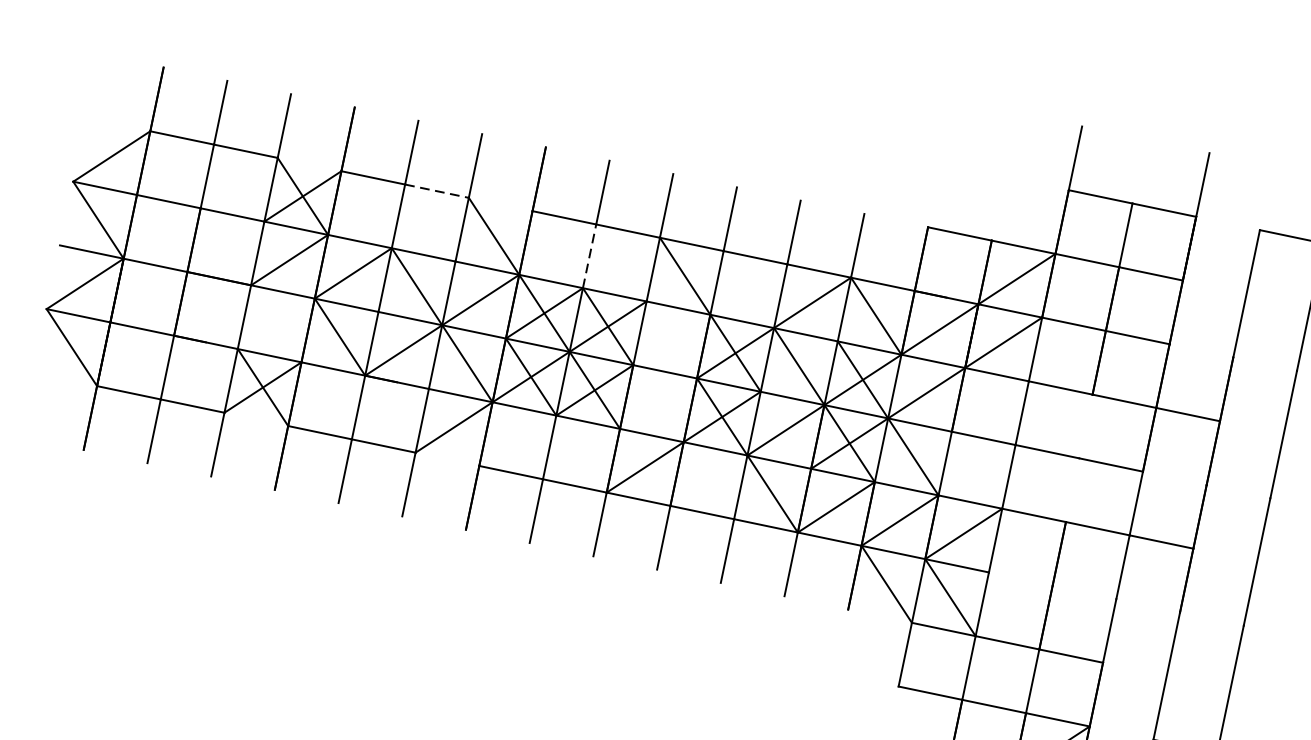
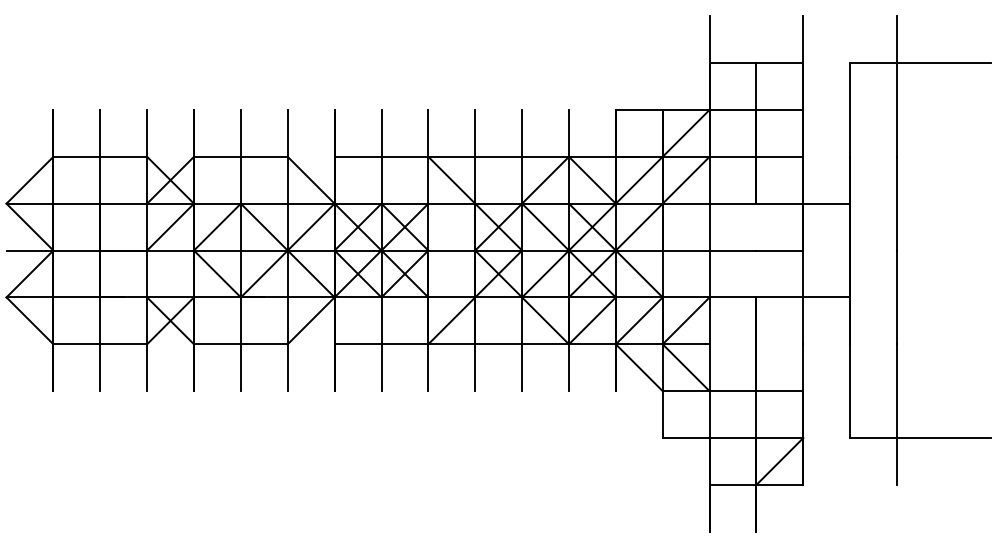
line: (437, 190) -> (264, 156), dashed -> solid
line: (589, 255) -> (381, 179), dashed -> solid

